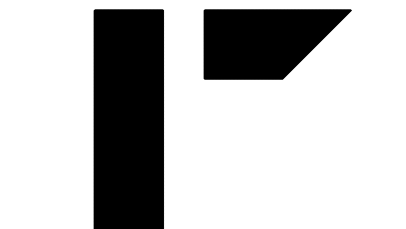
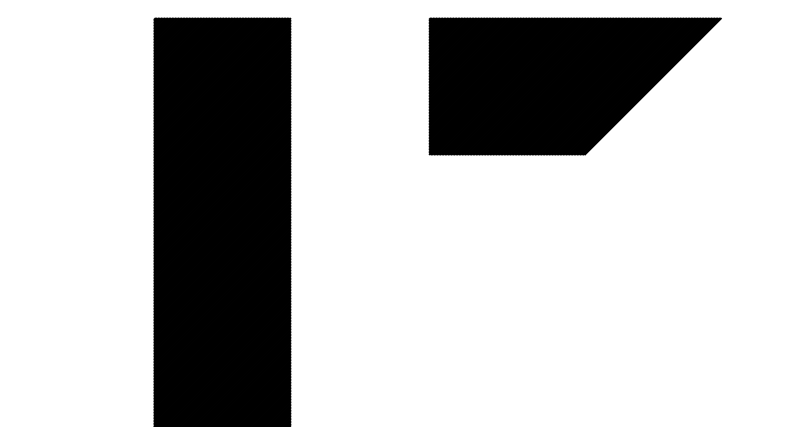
part: (277, 44) -> (574, 86), moved

